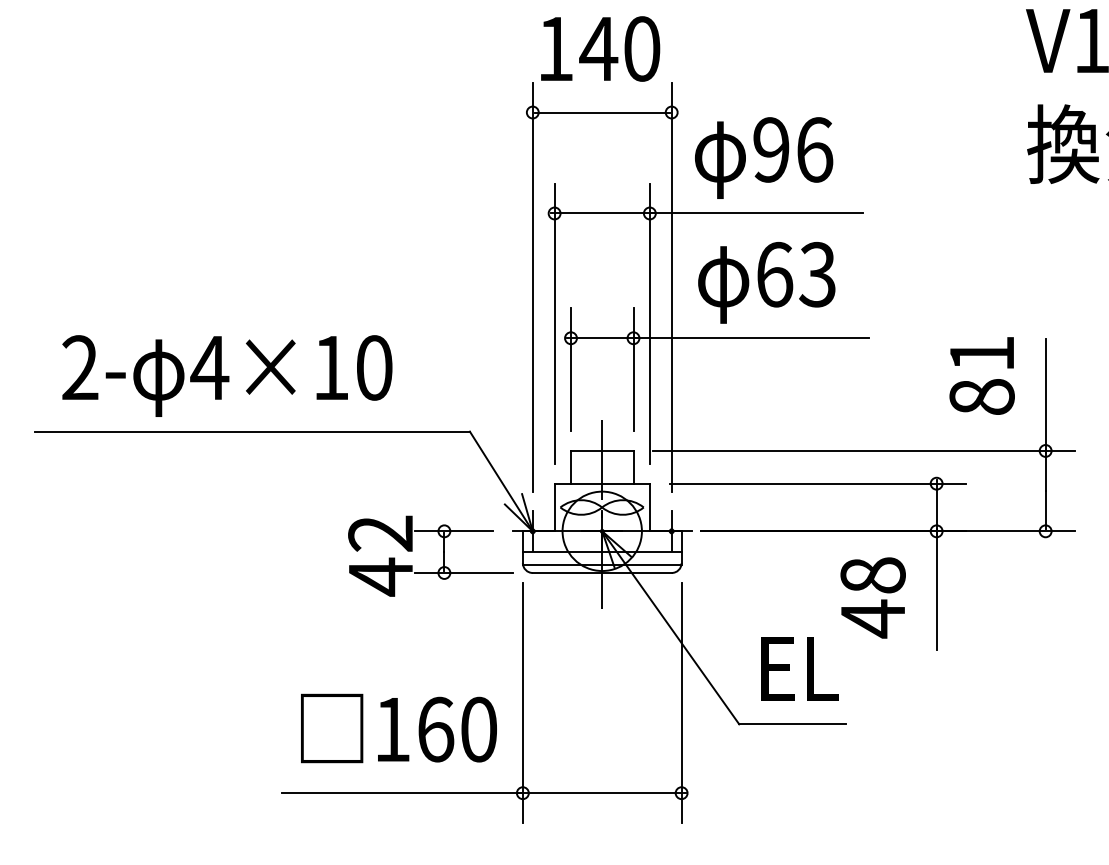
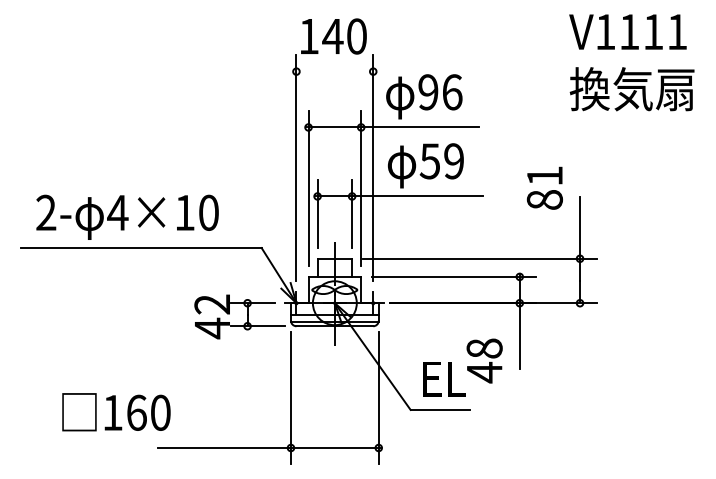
line: (601, 112) -> (334, 71), removed
text: (795, 275) -> (441, 161), 63 -> 59
text: (981, 374) -> (544, 187), moved
text: (872, 596) -> (484, 360), moved
text: (399, 728) -> (116, 412), moved

